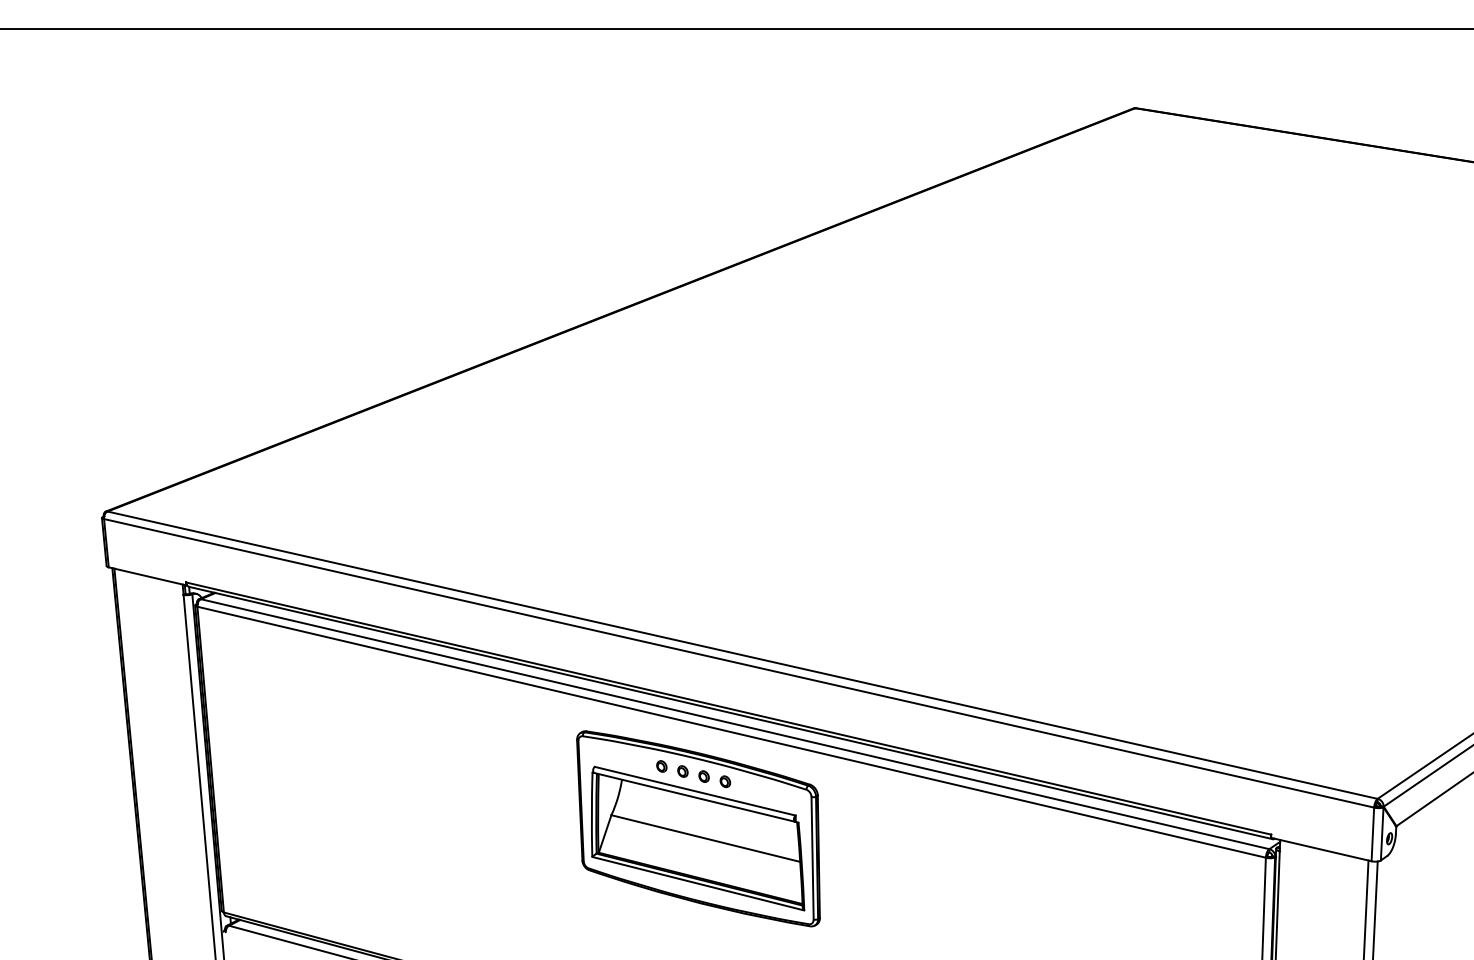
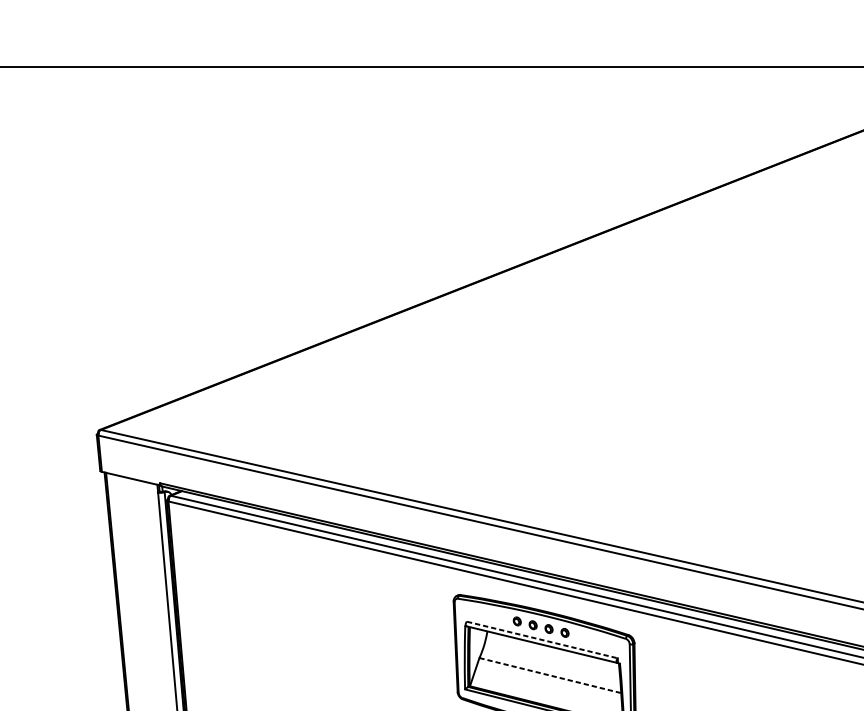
line: (695, 791) -> (542, 640), solid -> dashed
line: (706, 838) -> (550, 675), solid -> dashed

